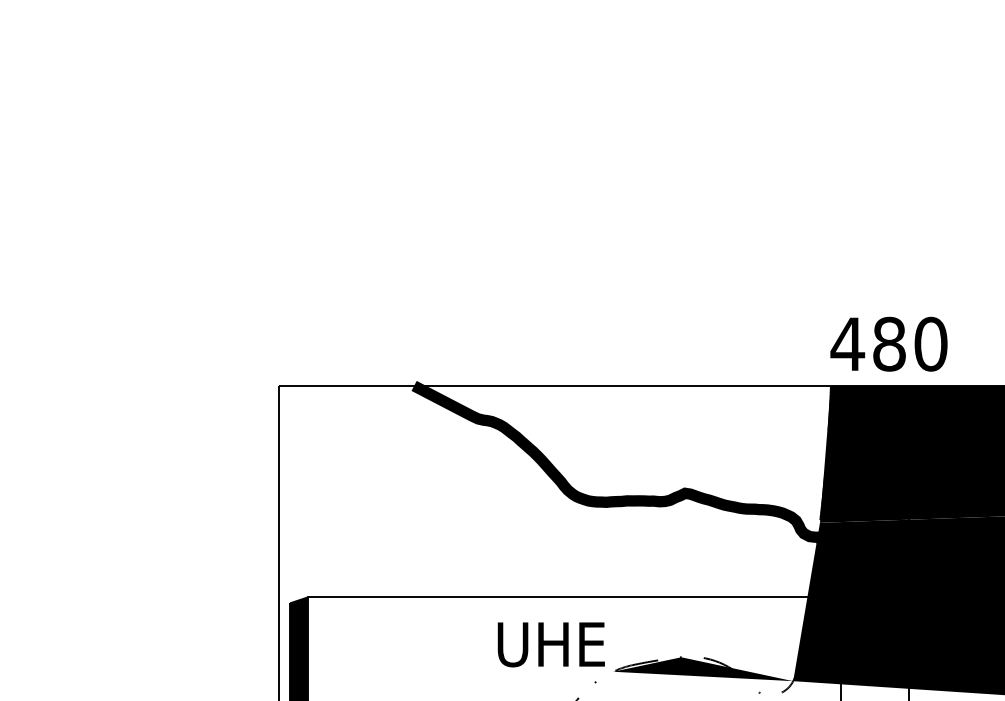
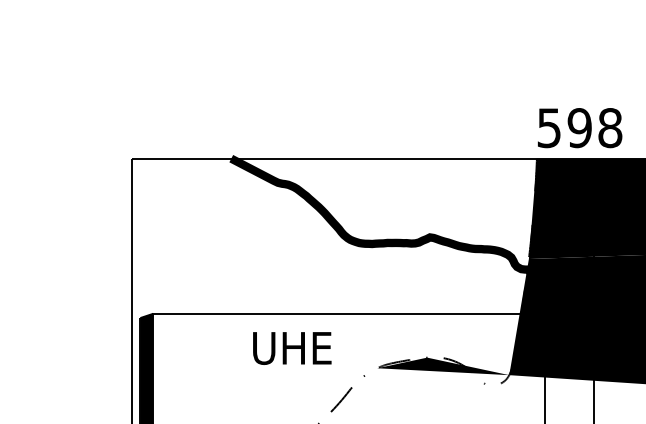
text: (888, 343) -> (579, 127), 480 -> 598
text: (550, 644) -> (291, 348), moved

